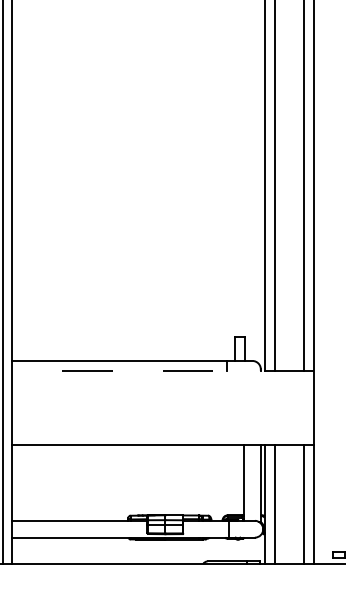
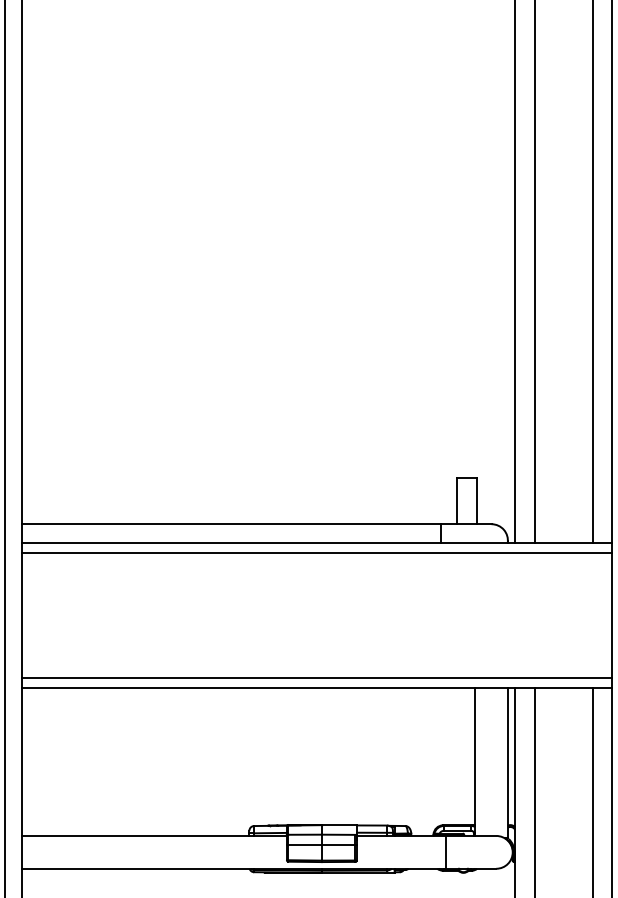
line: (162, 370) -> (316, 542), dashed -> solid
line: (162, 375) -> (316, 552), added
line: (162, 439) -> (316, 677), added

